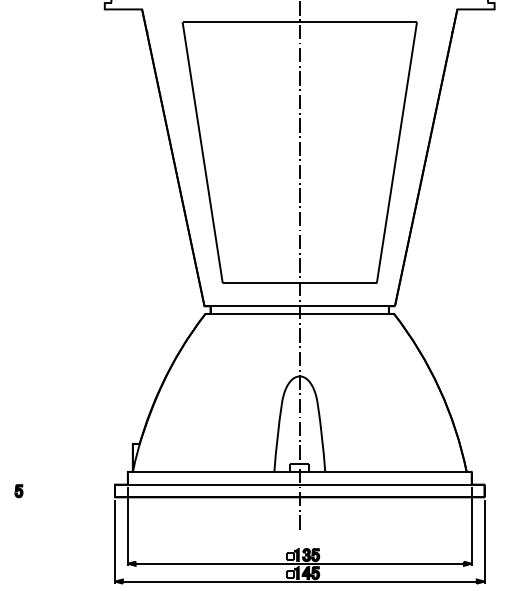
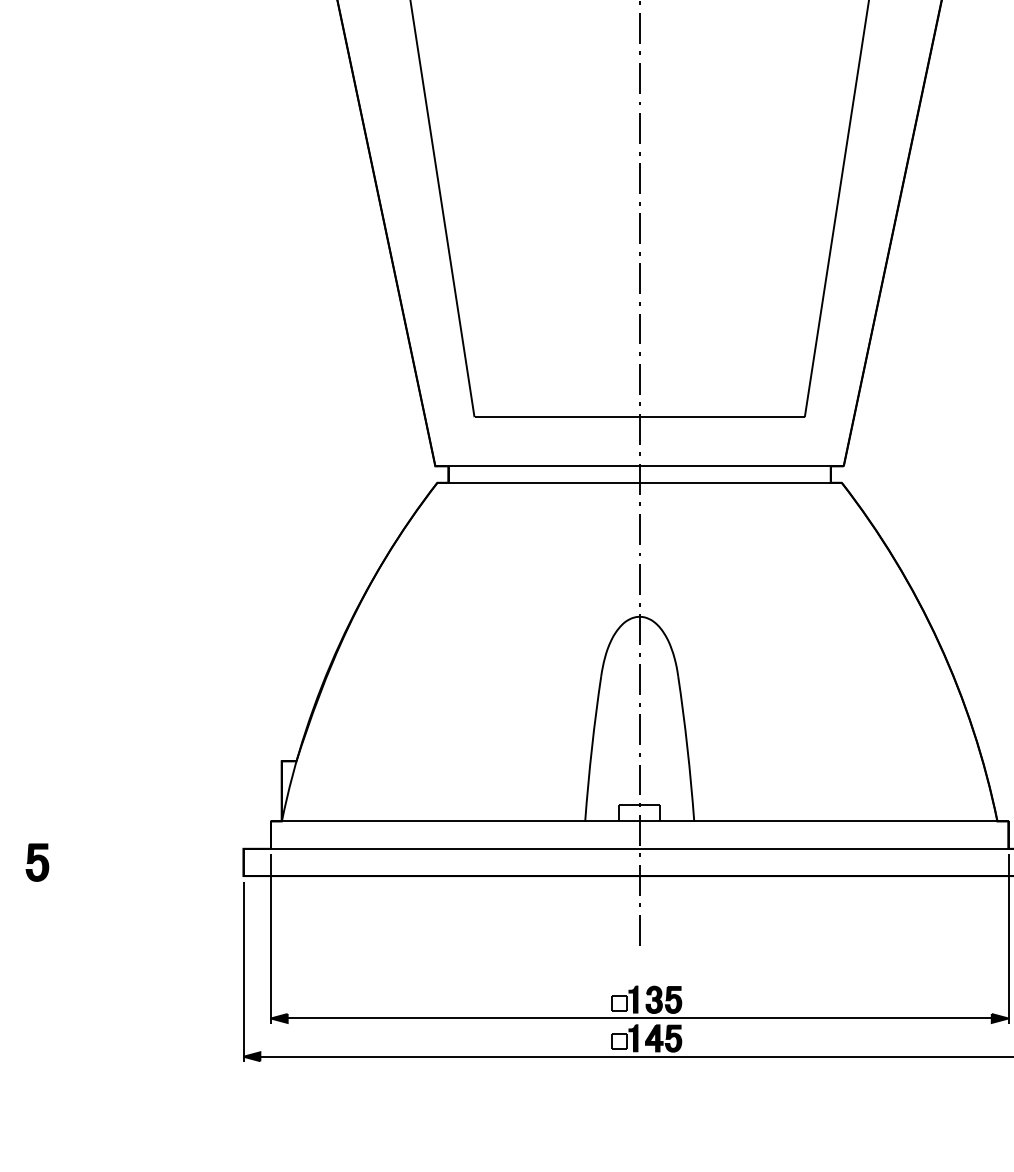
part: (18, 491) -> (36, 863), size x1.4

